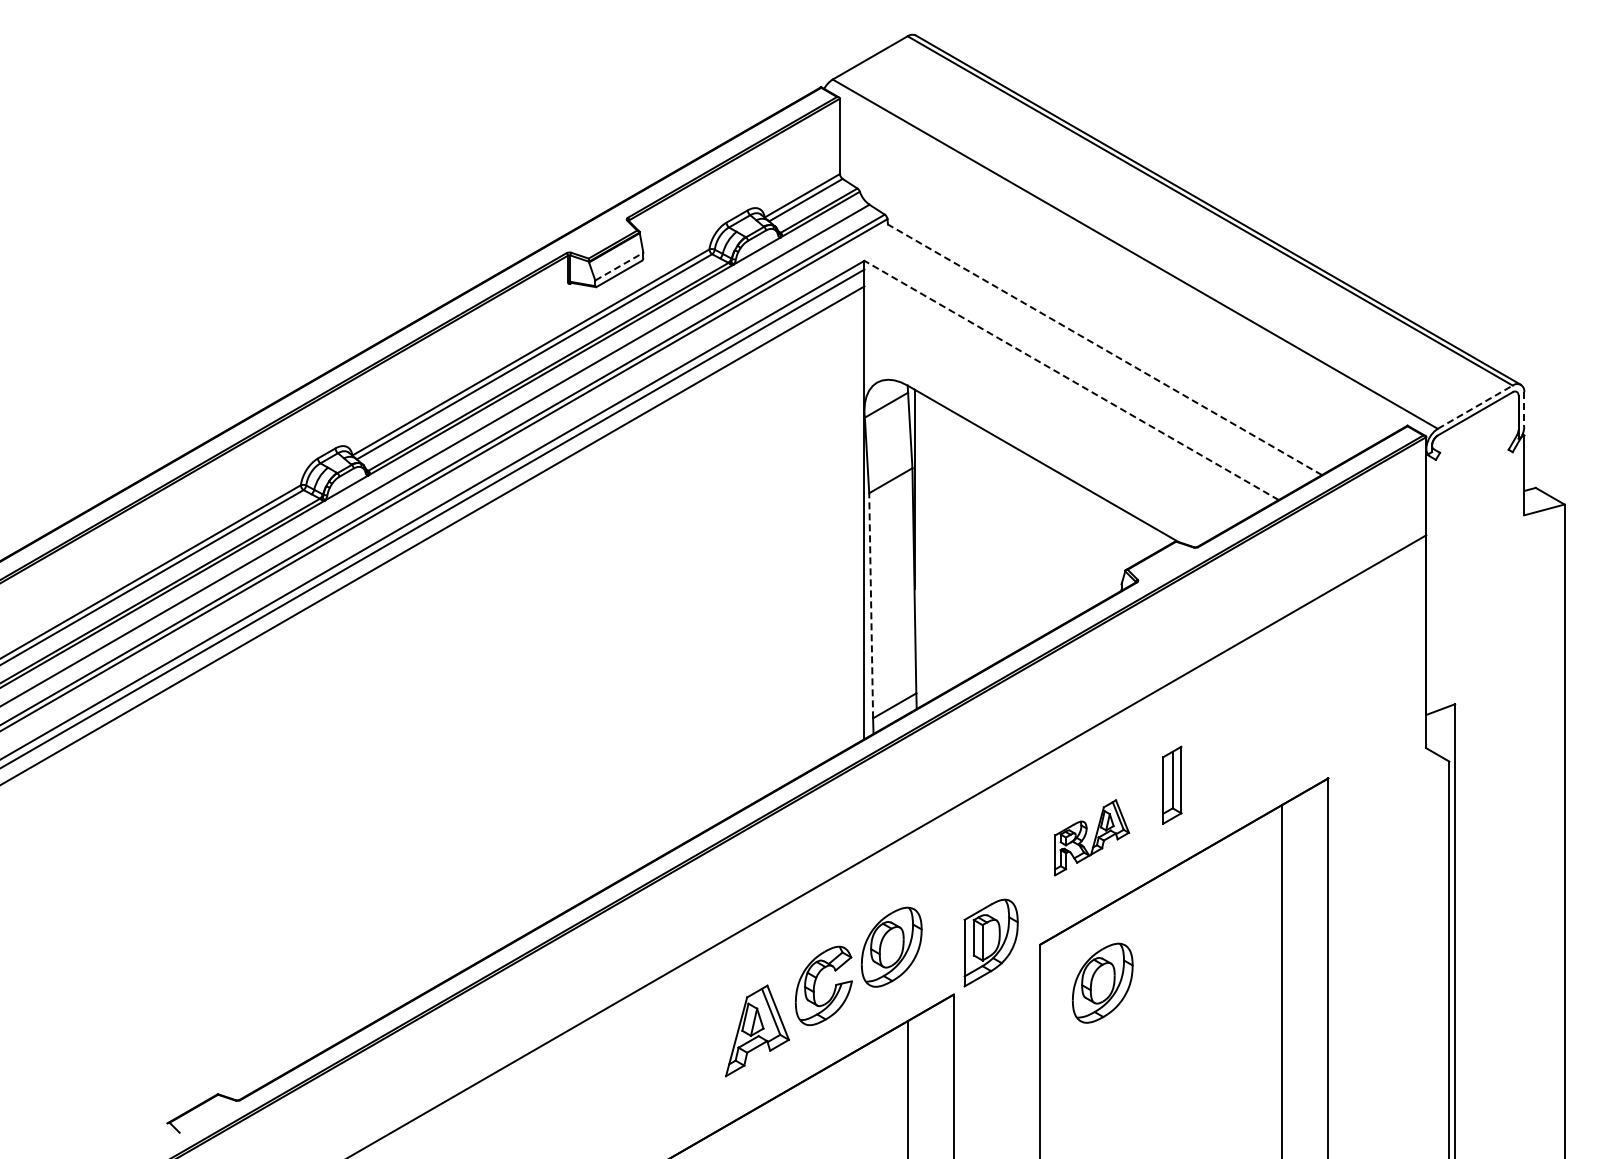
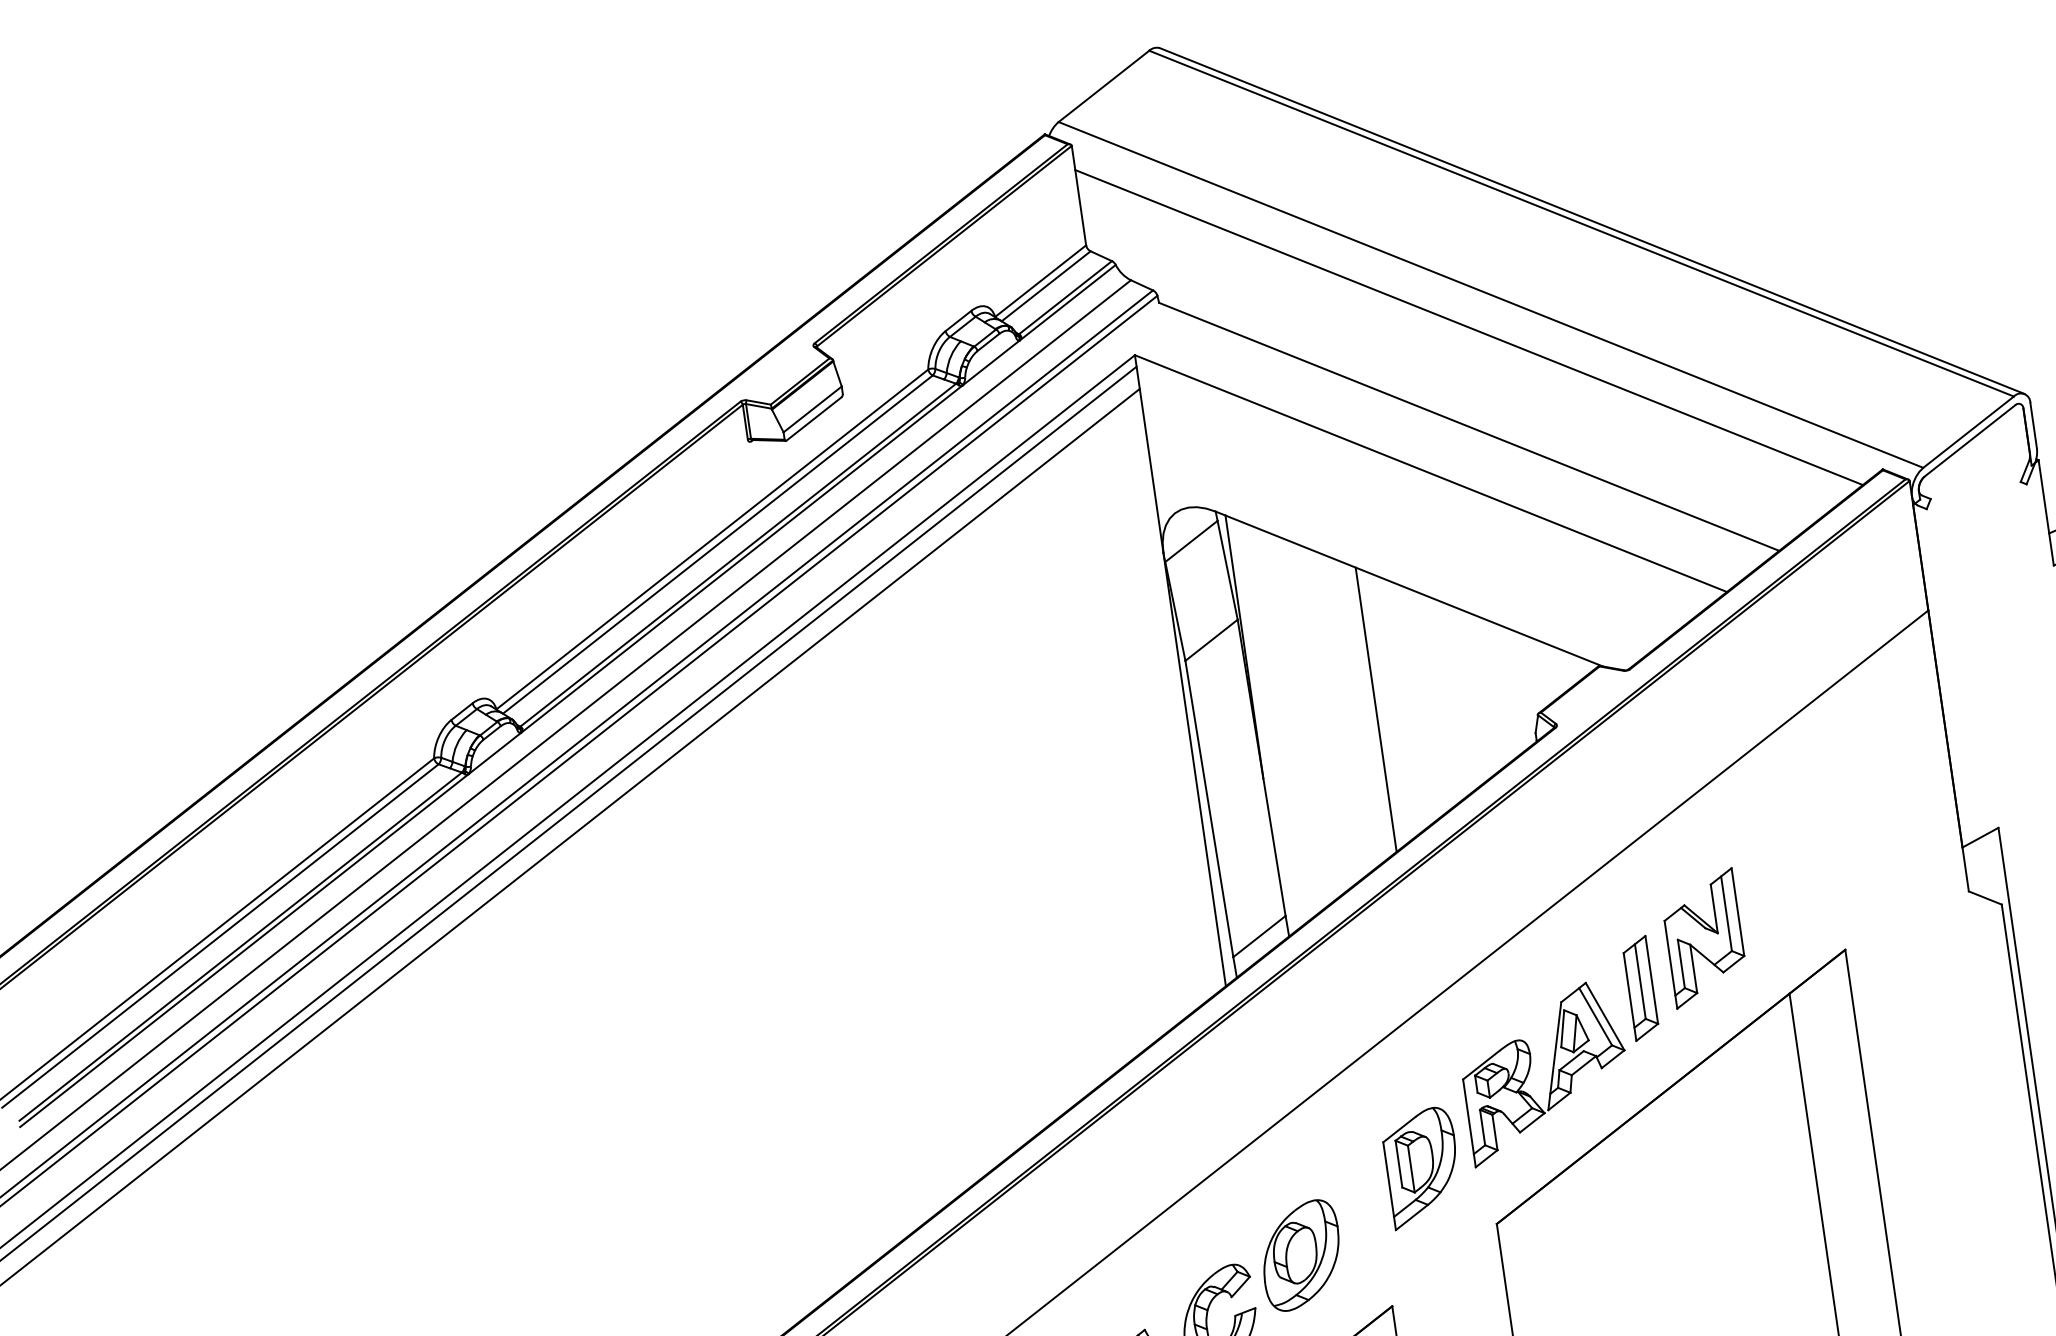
line: (619, 266) -> (812, 409), dashed -> solid
line: (1115, 275) -> (1468, 326), added
line: (1104, 349) -> (1468, 426), dashed -> solid
line: (1071, 380) -> (1430, 473), dashed -> solid
line: (1475, 406) -> (1968, 431), dashed -> solid
line: (1524, 409) -> (2033, 425), dashed -> solid
line: (1005, 549) -> (1375, 709), added
line: (871, 605) -> (1209, 808), dashed -> solid
part: (1224, 754) -> (1703, 938), added
part: (1091, 837) -> (1544, 1072), size x1.67
part: (990, 942) -> (1421, 1167), moved
part: (1102, 982) -> (1586, 1262), removed

